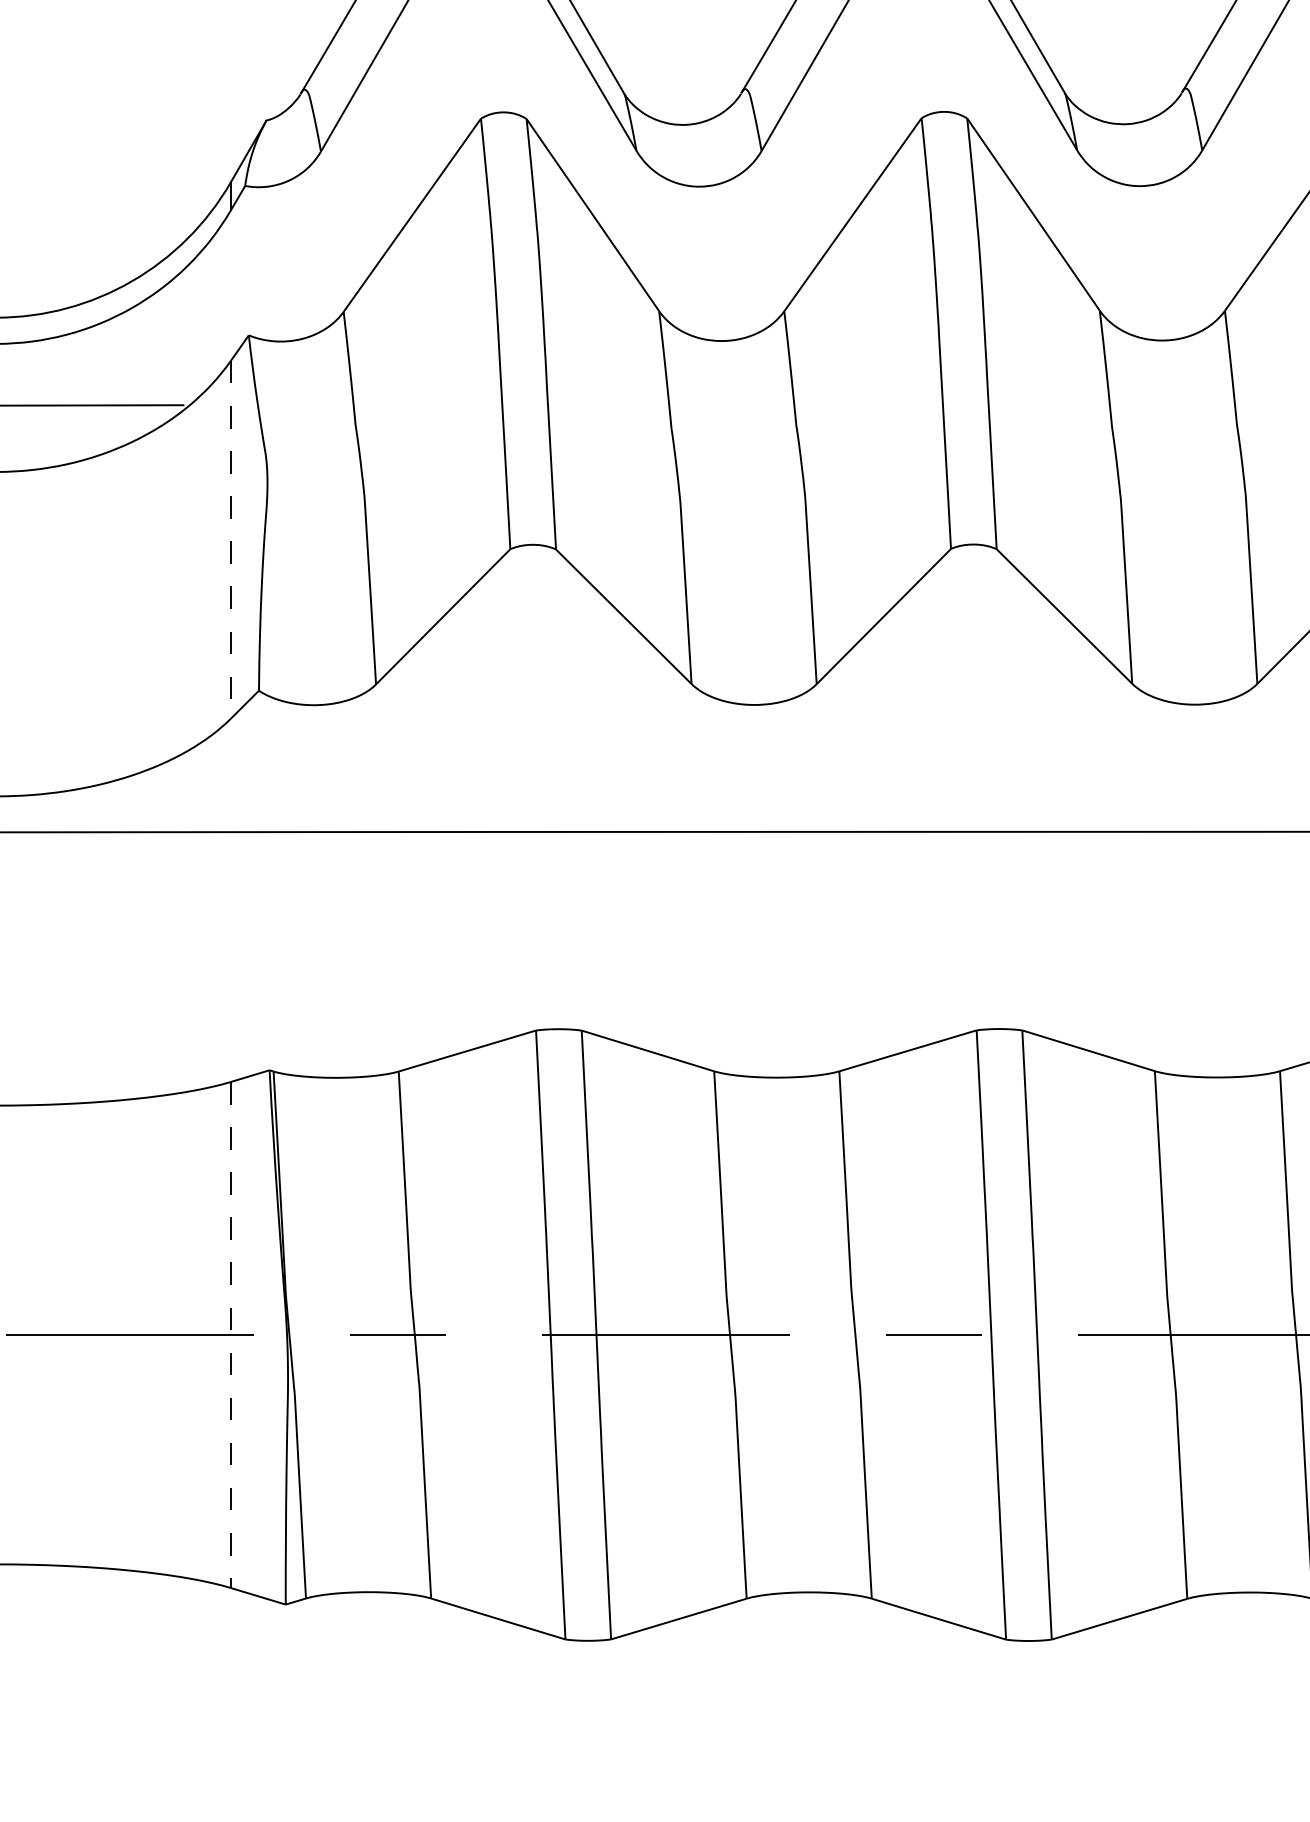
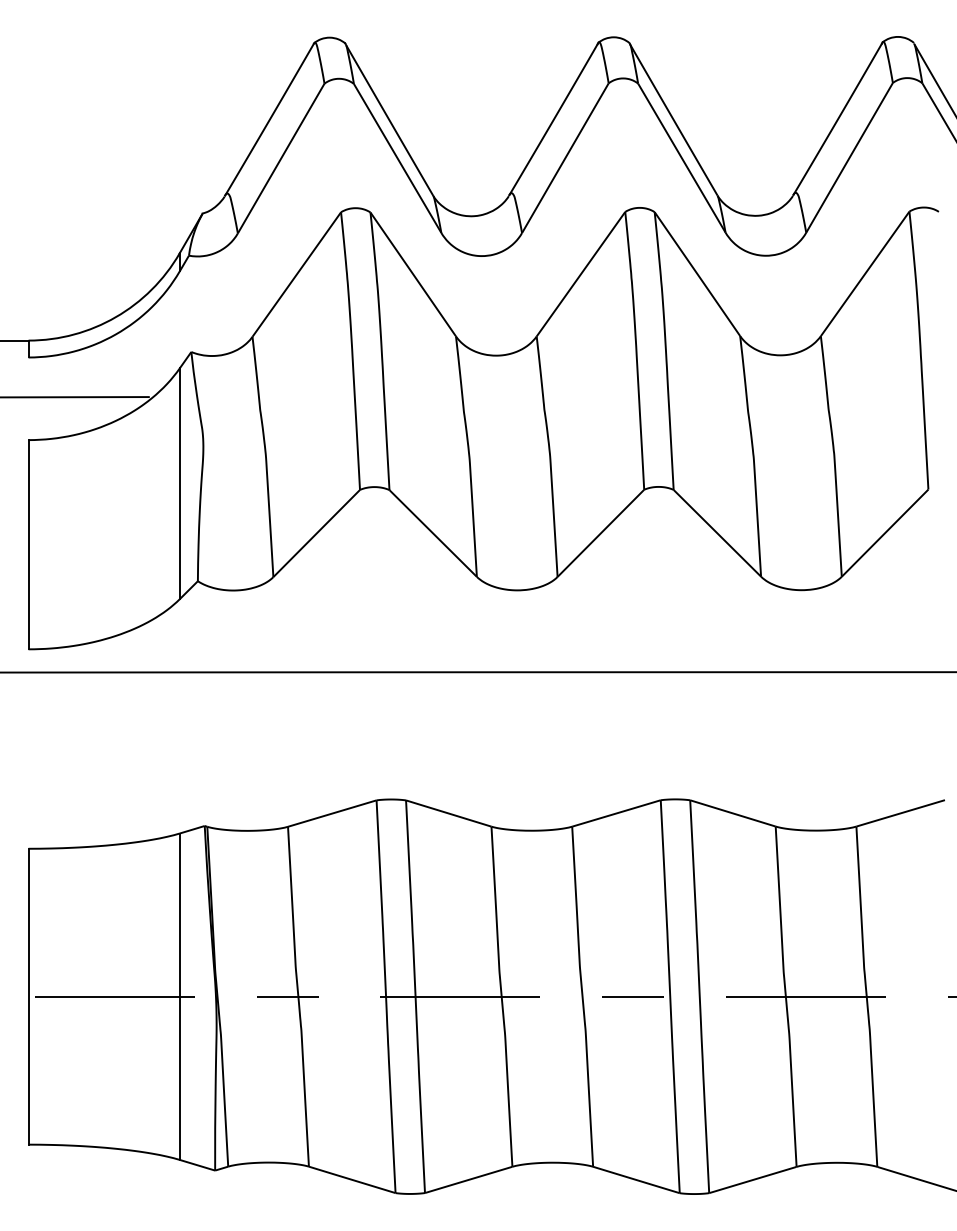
line: (230, 540) -> (179, 484), dashed -> solid
line: (230, 1336) -> (179, 997), dashed -> solid

